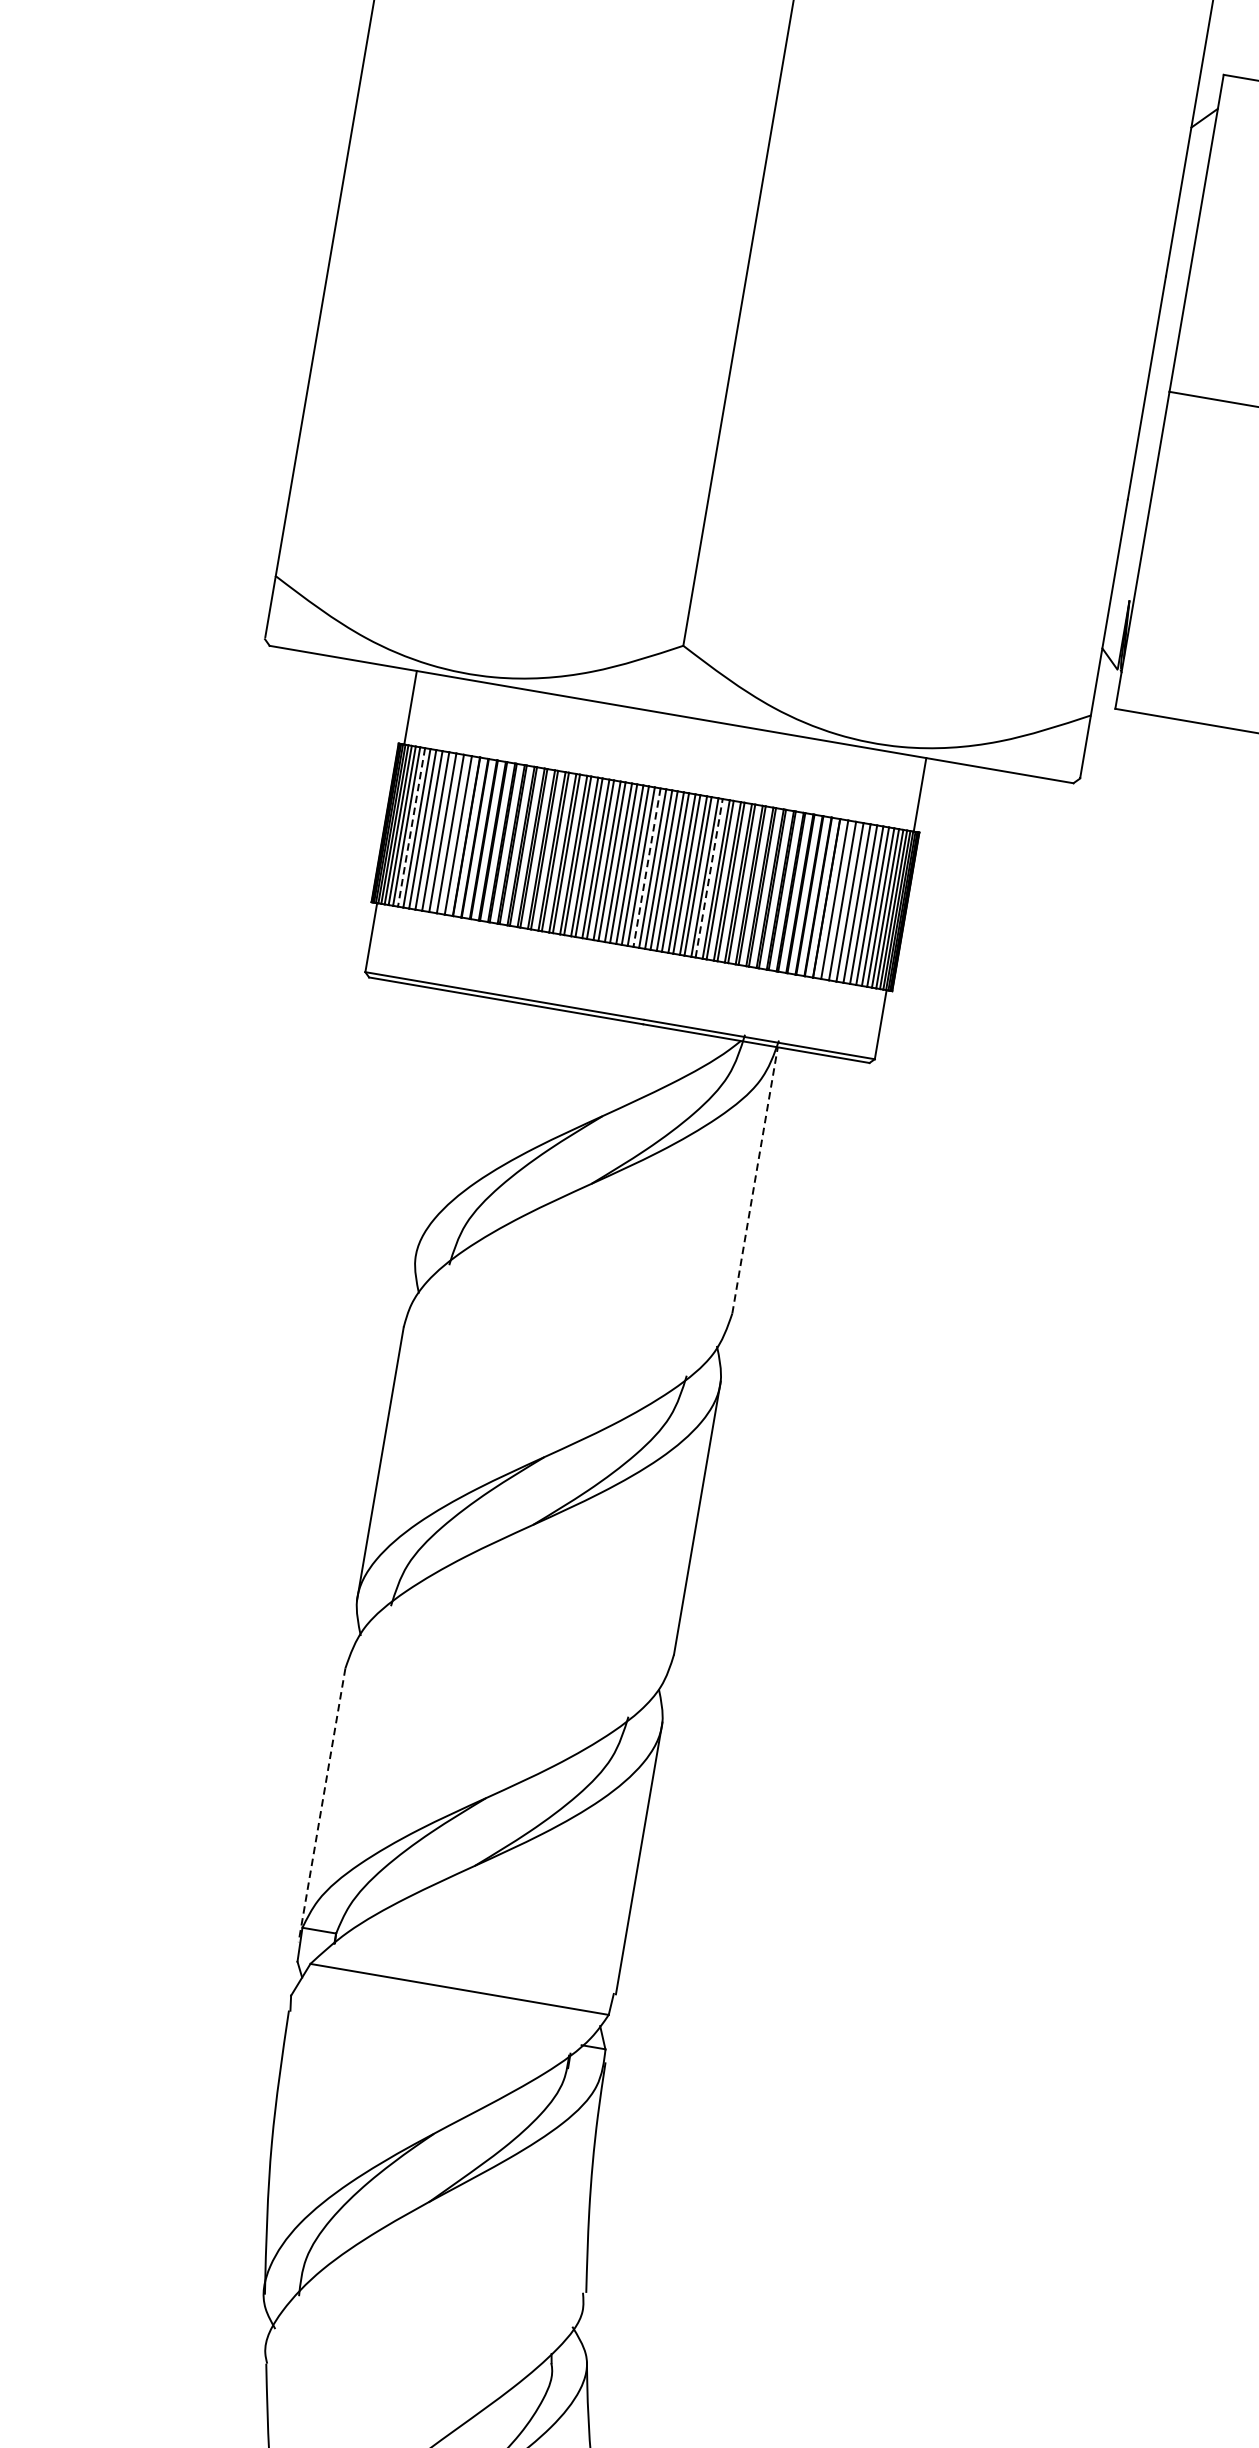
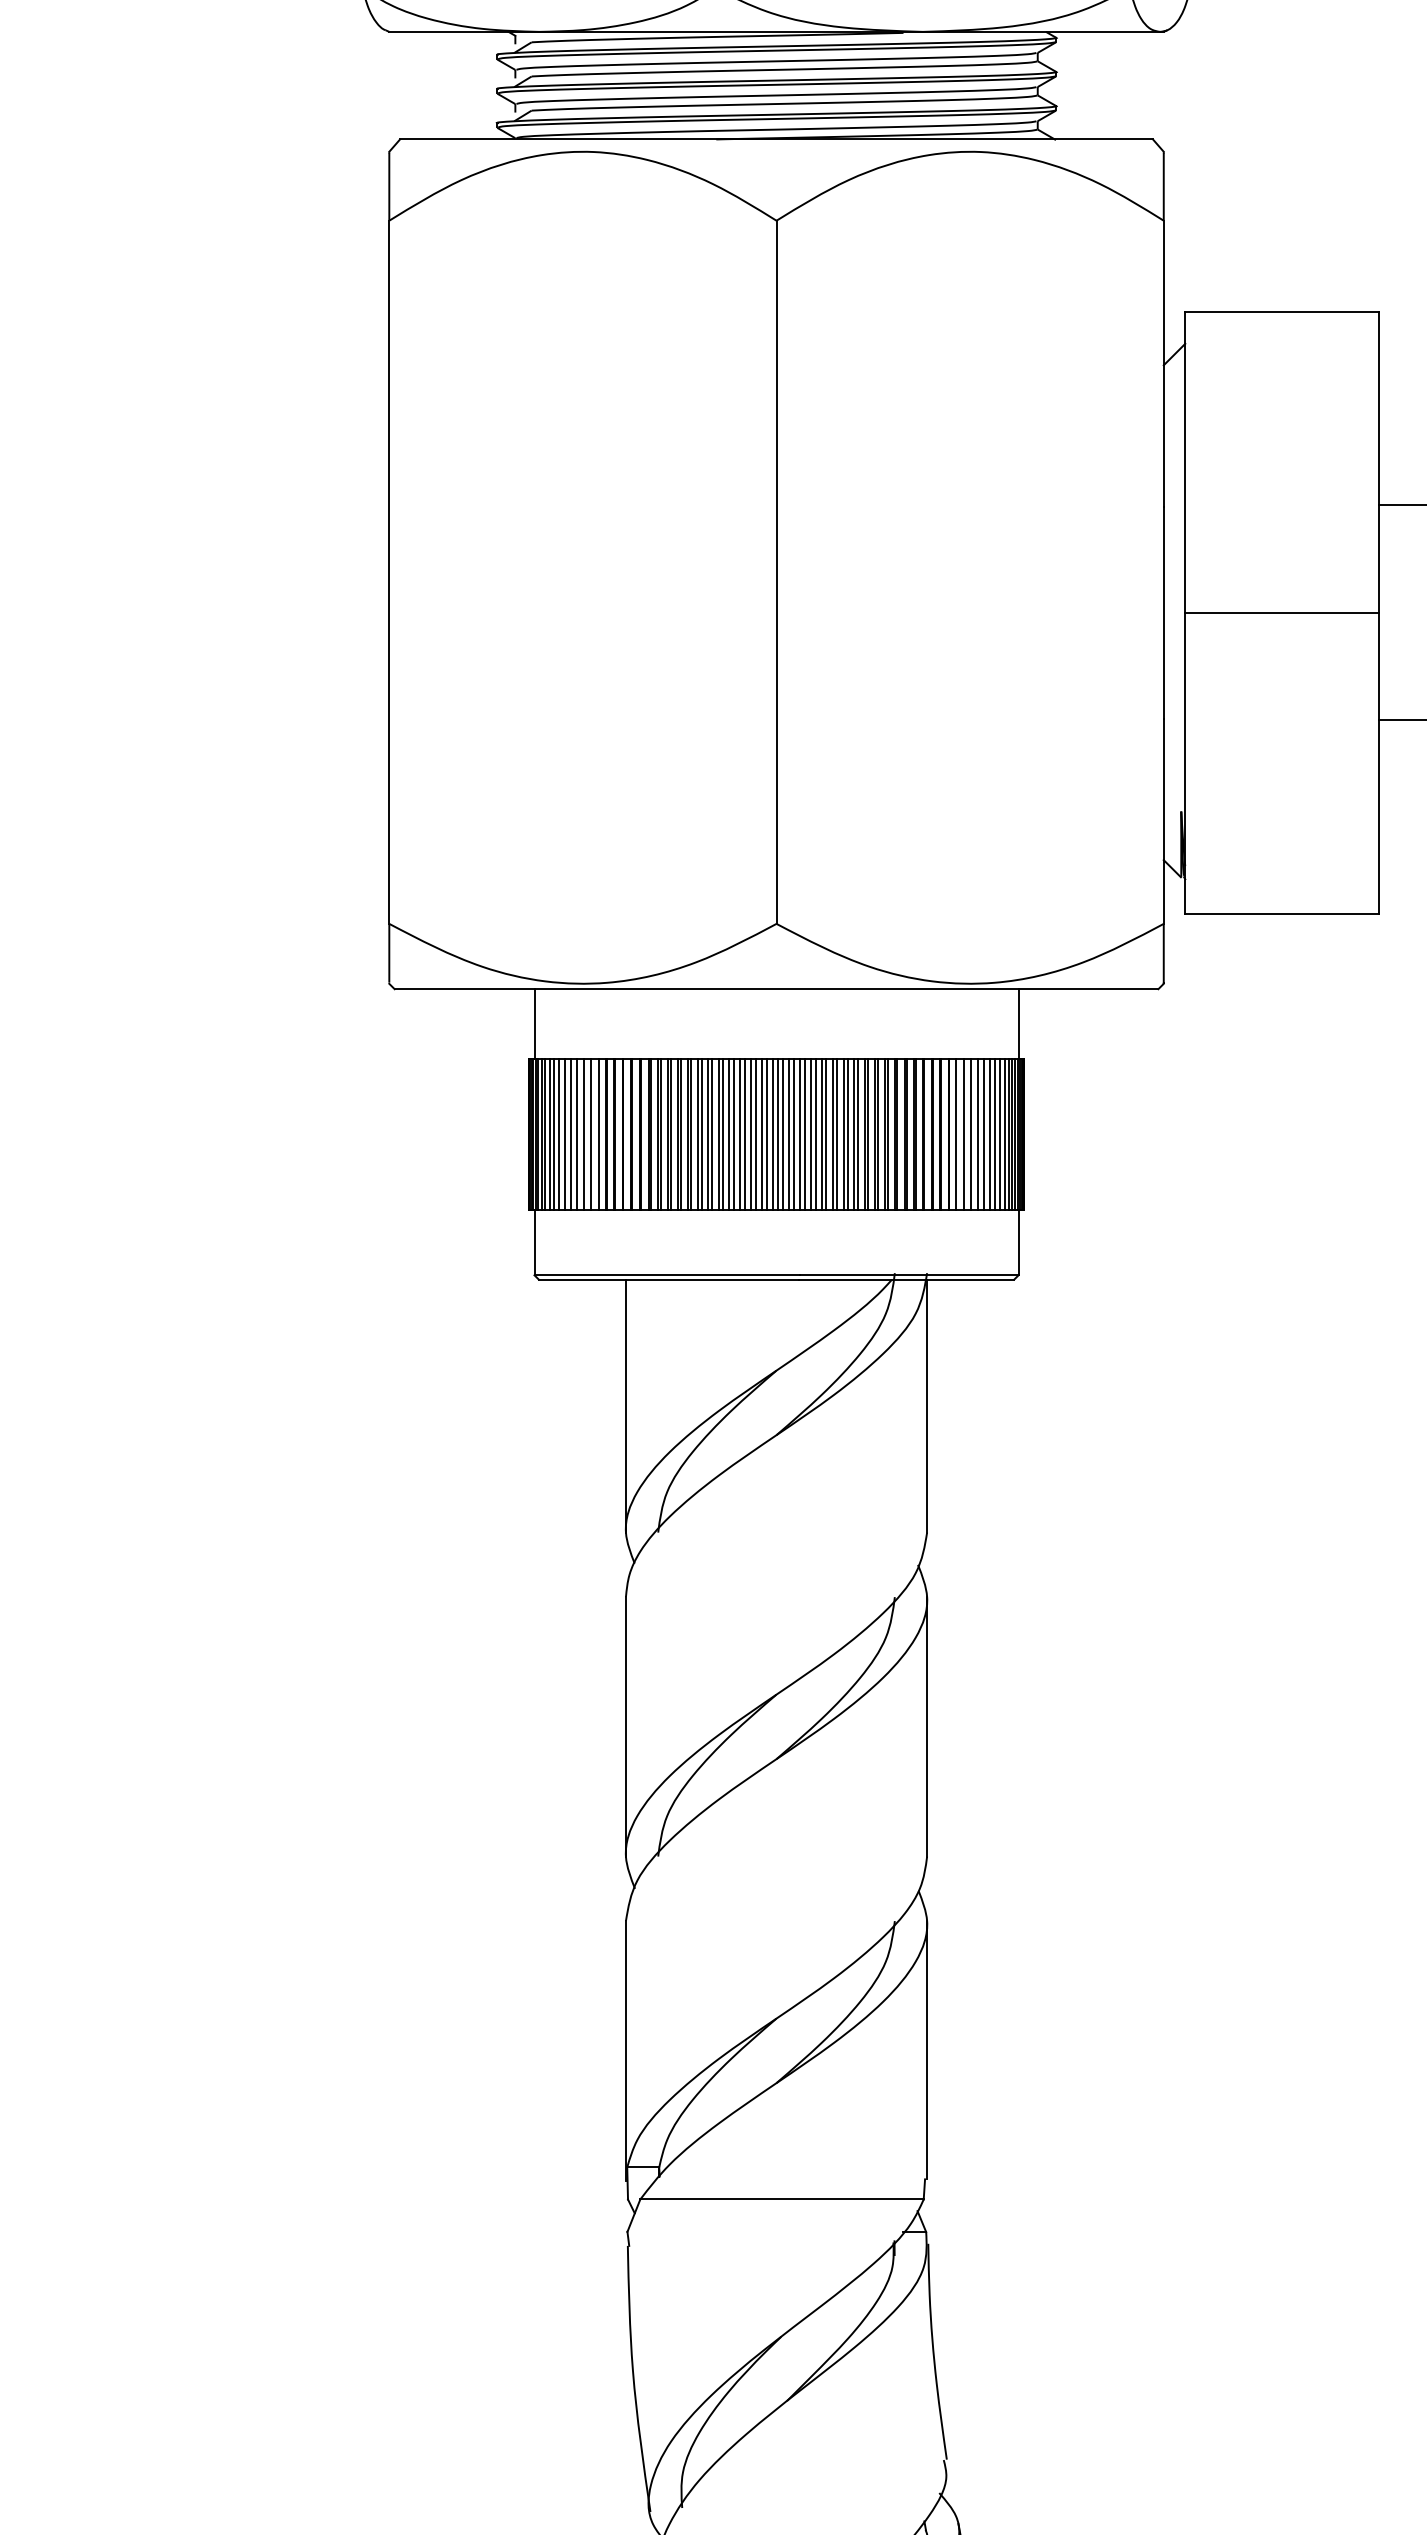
line: (411, 827) -> (554, 1134), dashed -> solid
line: (647, 867) -> (778, 1134), dashed -> solid
line: (709, 877) -> (837, 1133), dashed -> solid
line: (437, 1125) -> (625, 1405), added
line: (755, 1179) -> (927, 1405), dashed -> solid
line: (321, 1805) -> (625, 2051), dashed -> solid

